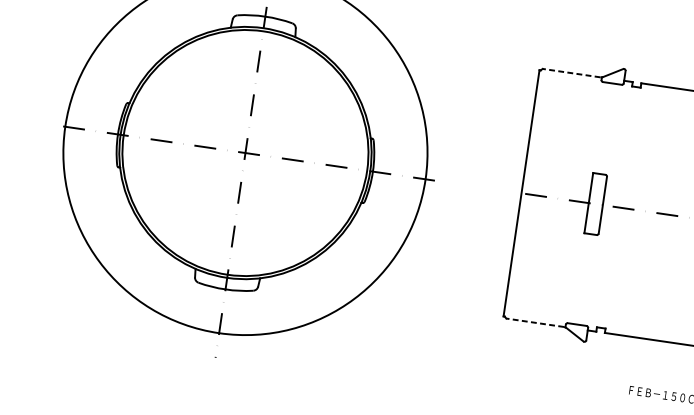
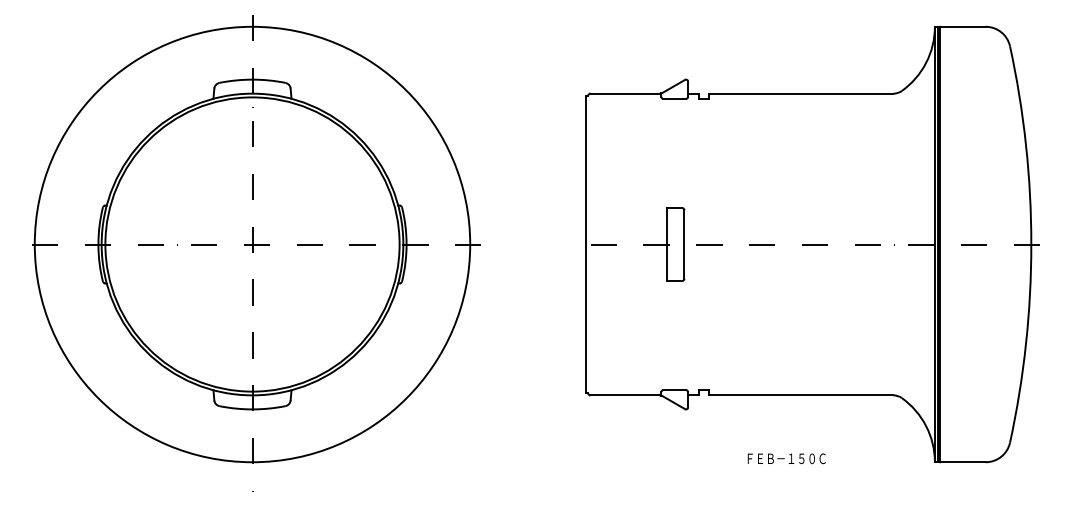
line: (571, 72) -> (624, 93), dashed -> solid
line: (535, 322) -> (624, 395), dashed -> solid

